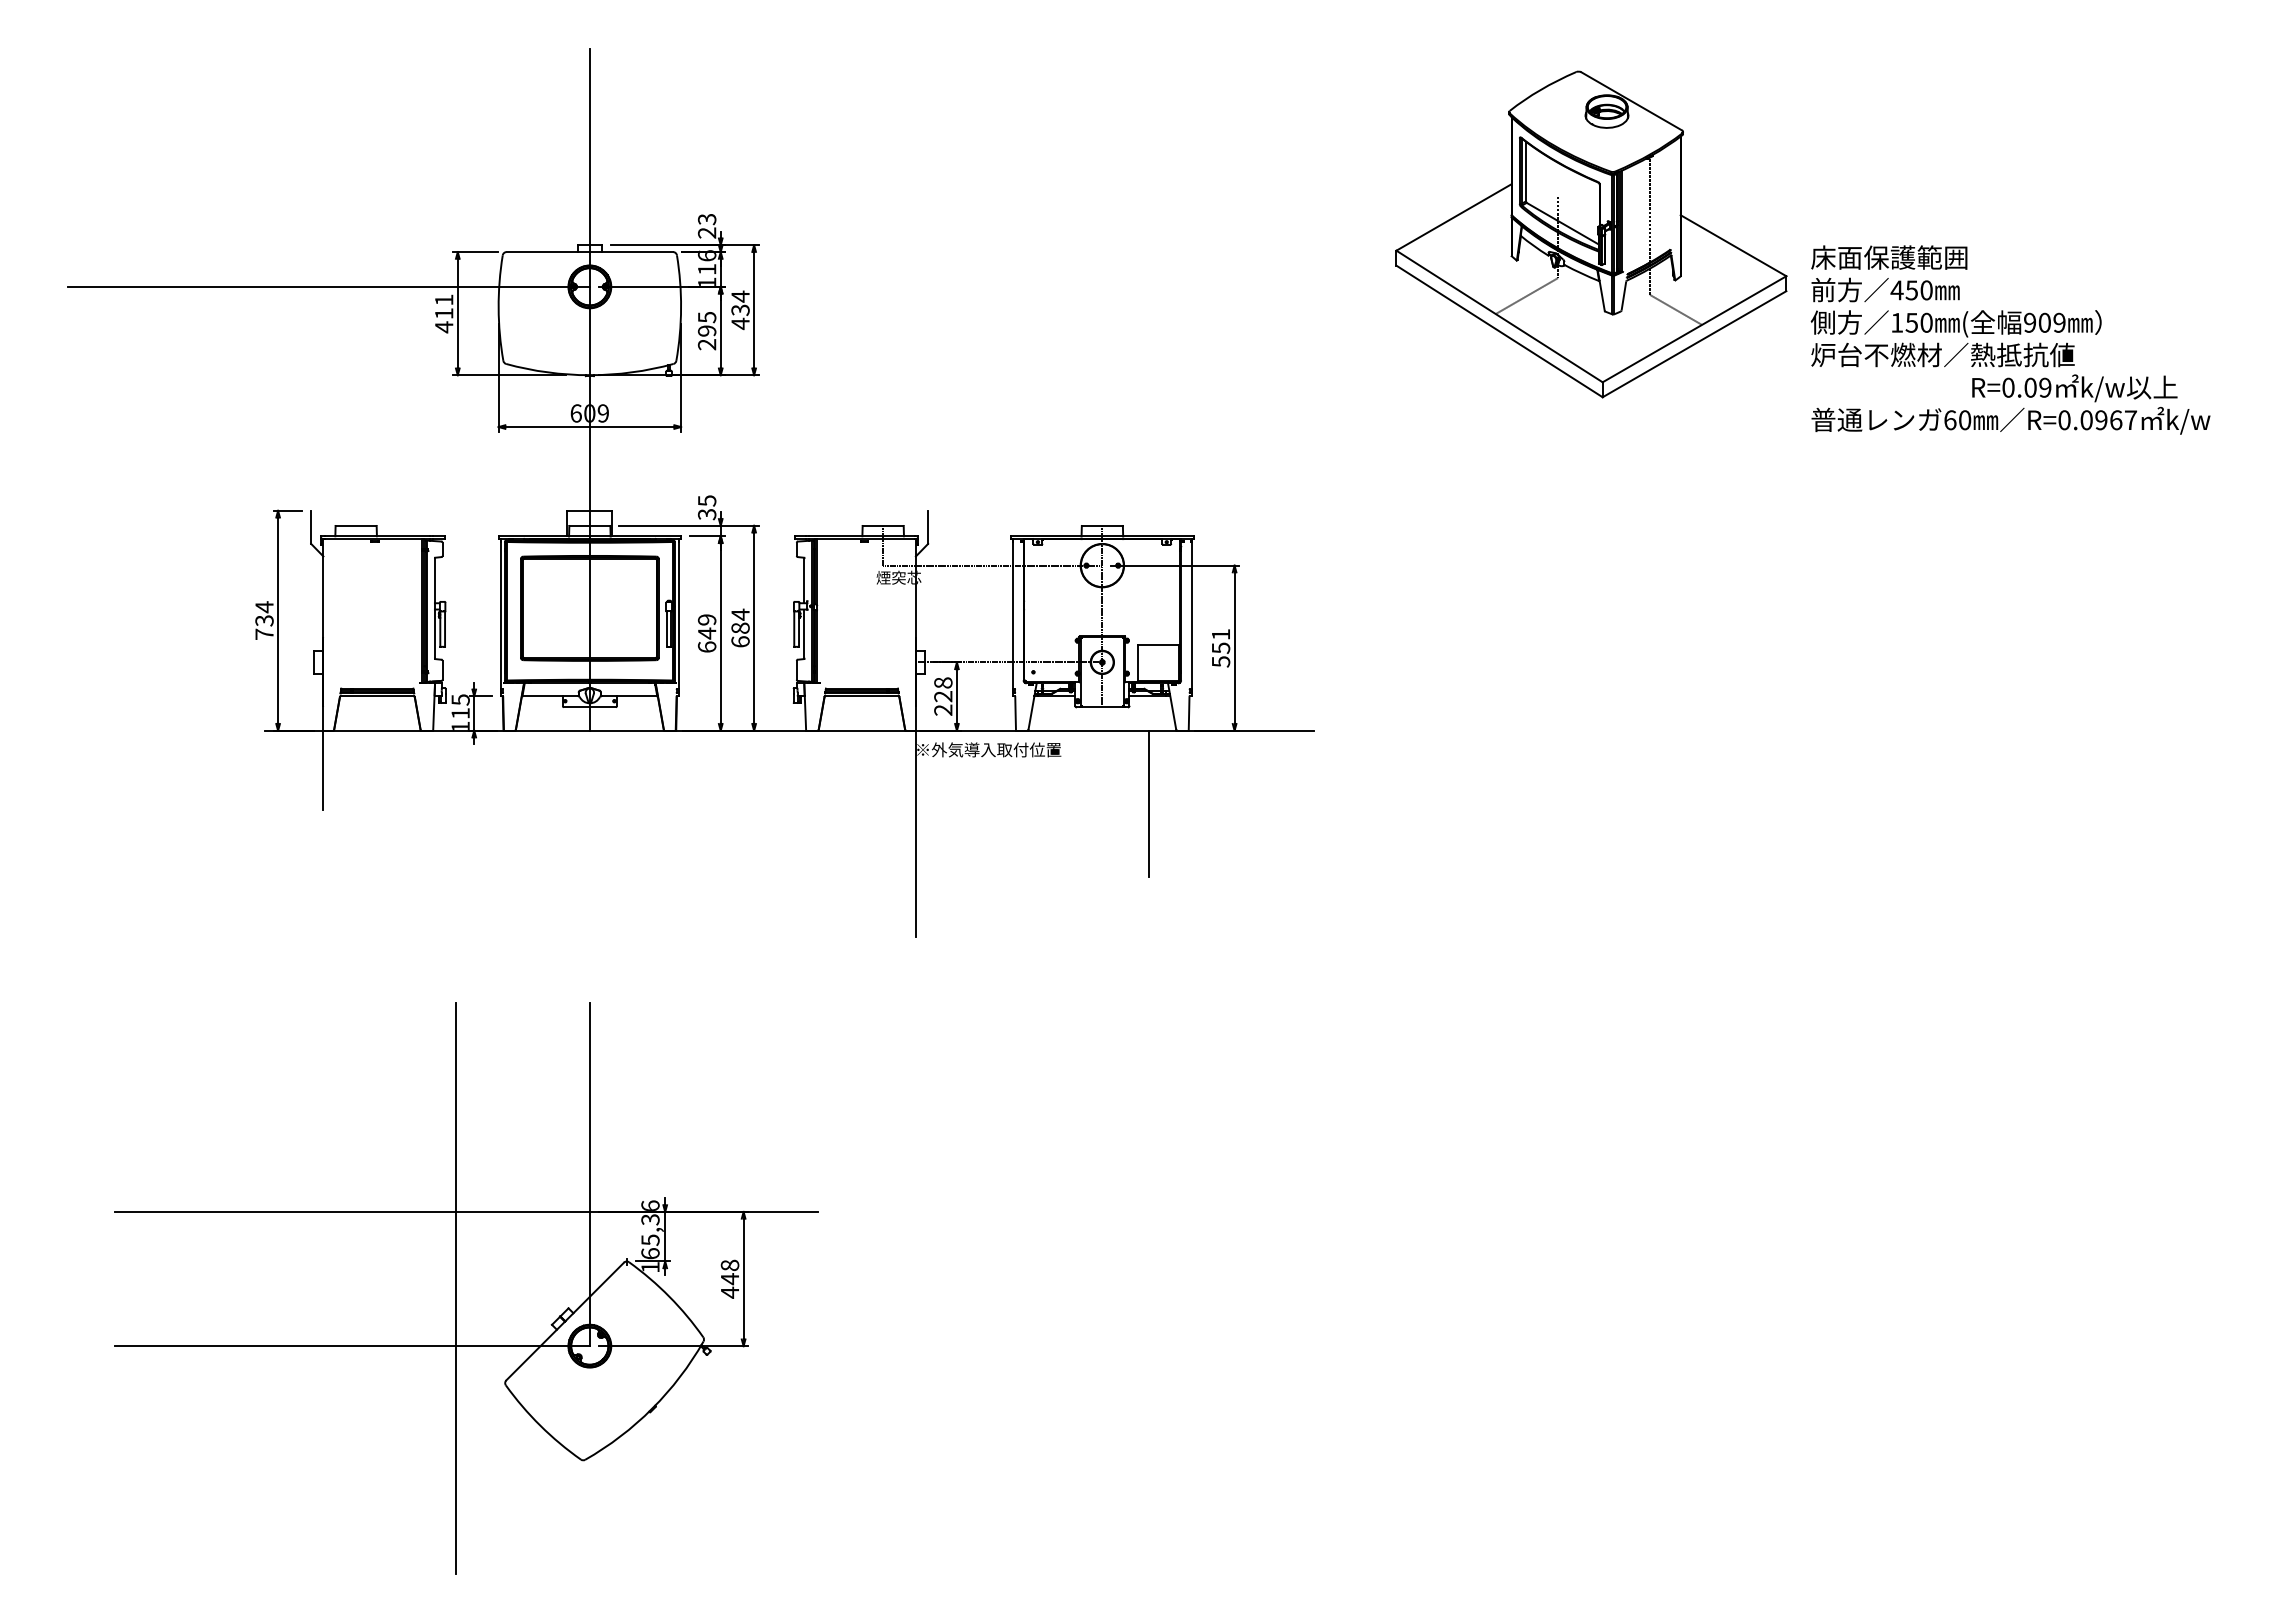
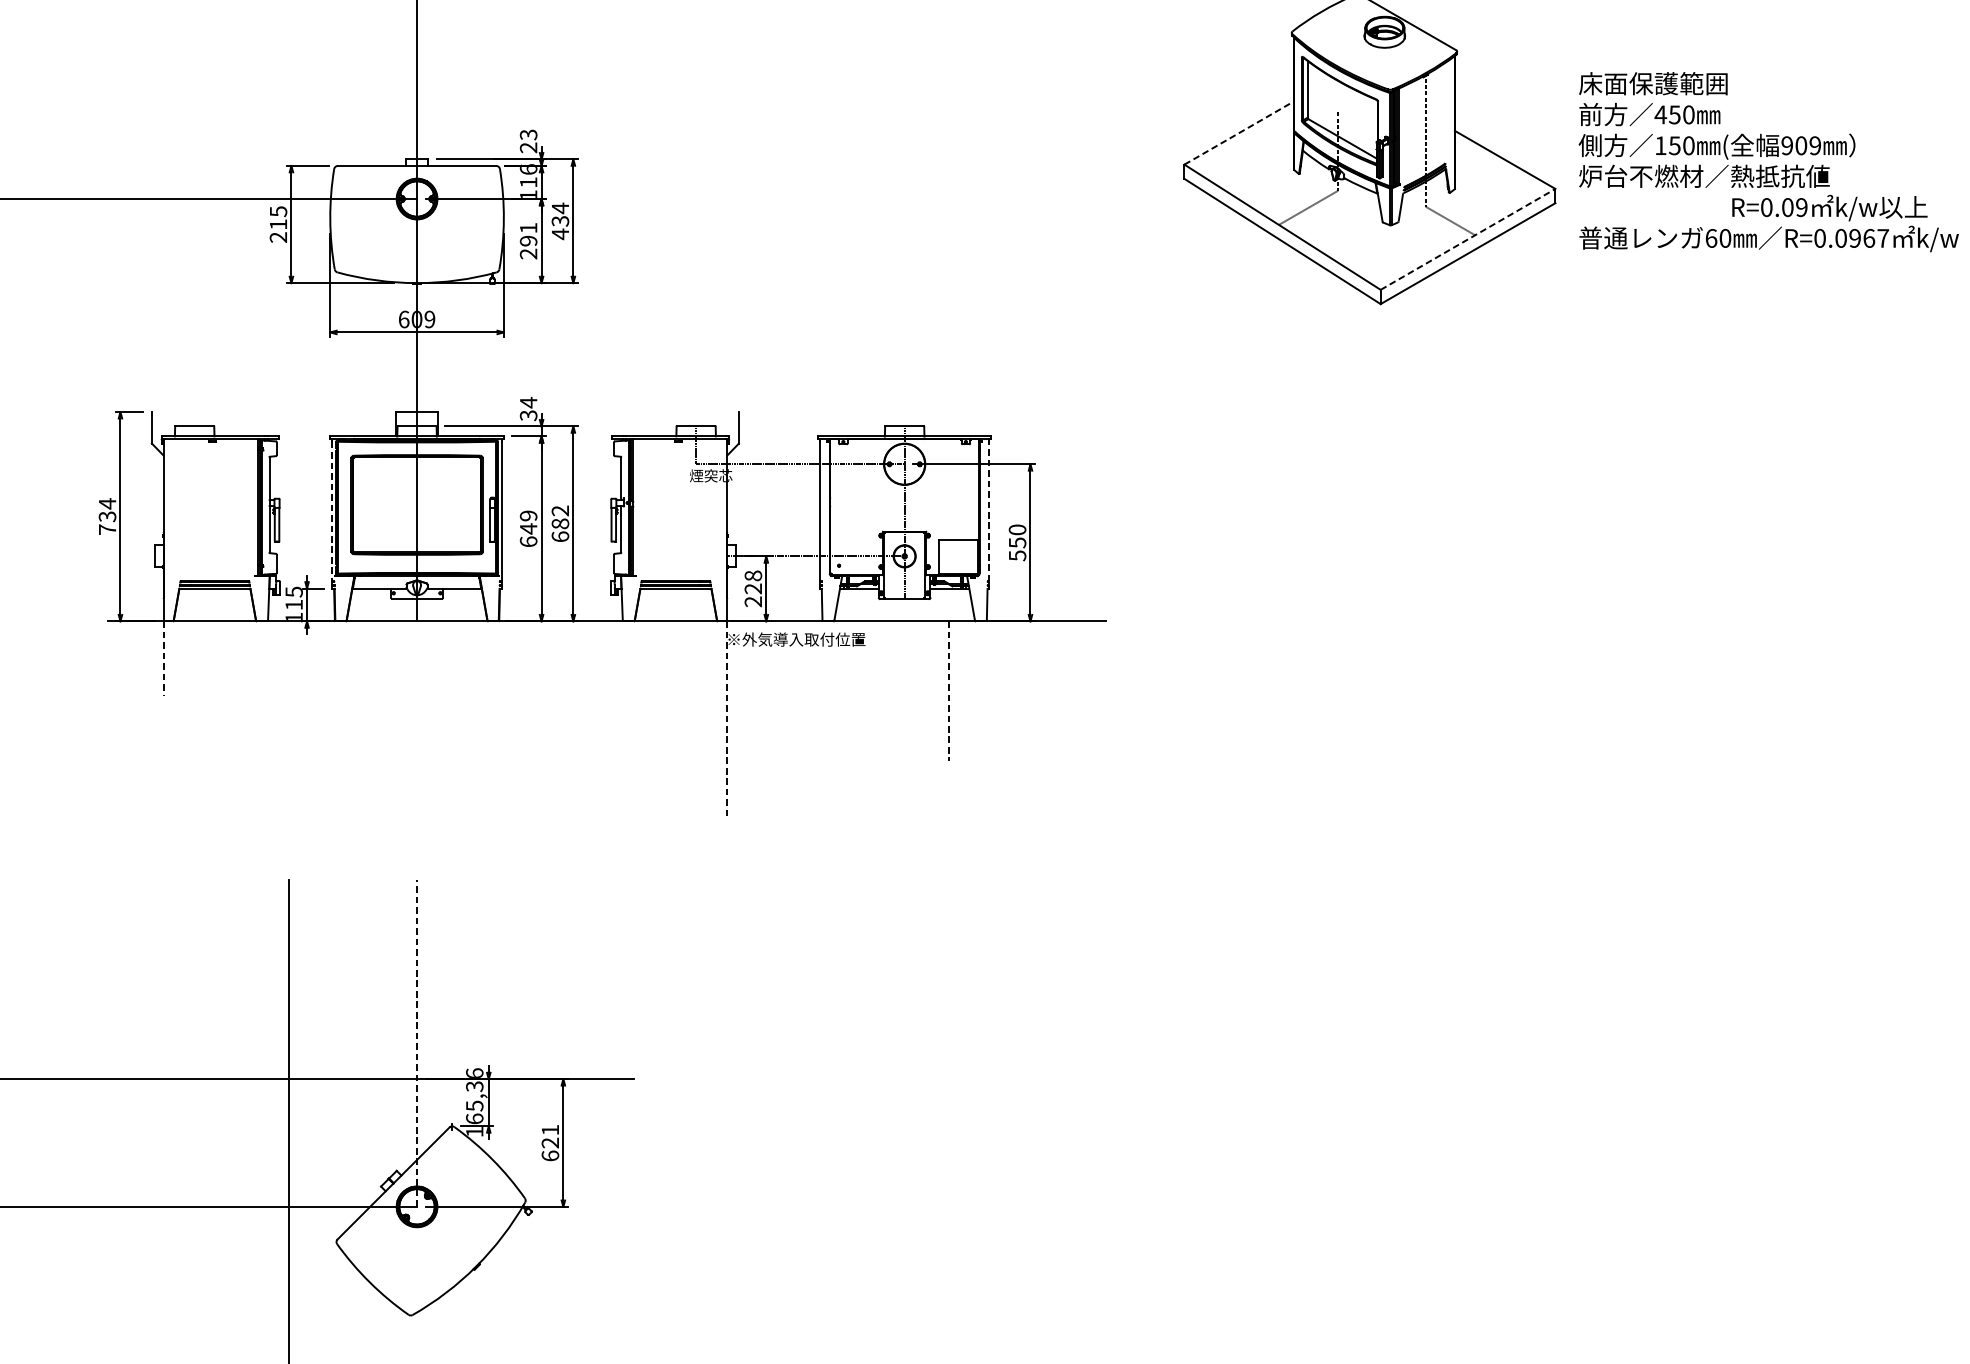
line: (1454, 217) -> (1239, 133), solid -> dashed
text: (444, 313) -> (278, 224), 411 -> 215
text: (707, 317) -> (528, 228), 295 -> 291
line: (1694, 329) -> (1468, 239), solid -> dashed
text: (2010, 339) -> (1768, 161), moved
text: (707, 500) -> (528, 402), 35 -> 34
text: (740, 614) -> (560, 510), 684 -> 682
line: (1191, 614) -> (989, 510), solid -> dashed
line: (500, 615) -> (332, 511), solid -> dashed
text: (1220, 634) -> (1017, 529), 551 -> 550
line: (323, 770) -> (163, 659), solid -> dashed
line: (1149, 804) -> (949, 691), solid -> dashed
line: (915, 833) -> (726, 719), solid -> dashed
line: (589, 1174) -> (416, 1043), solid -> dashed
text: (729, 1278) -> (549, 1142), 448 -> 621

